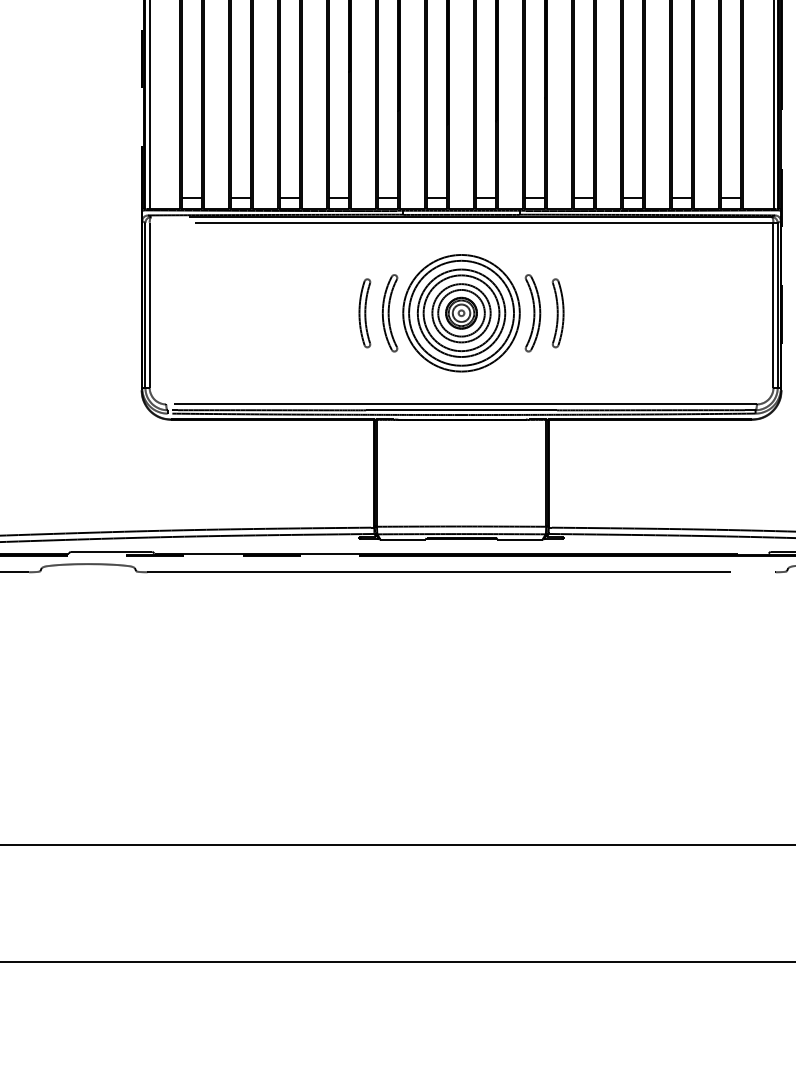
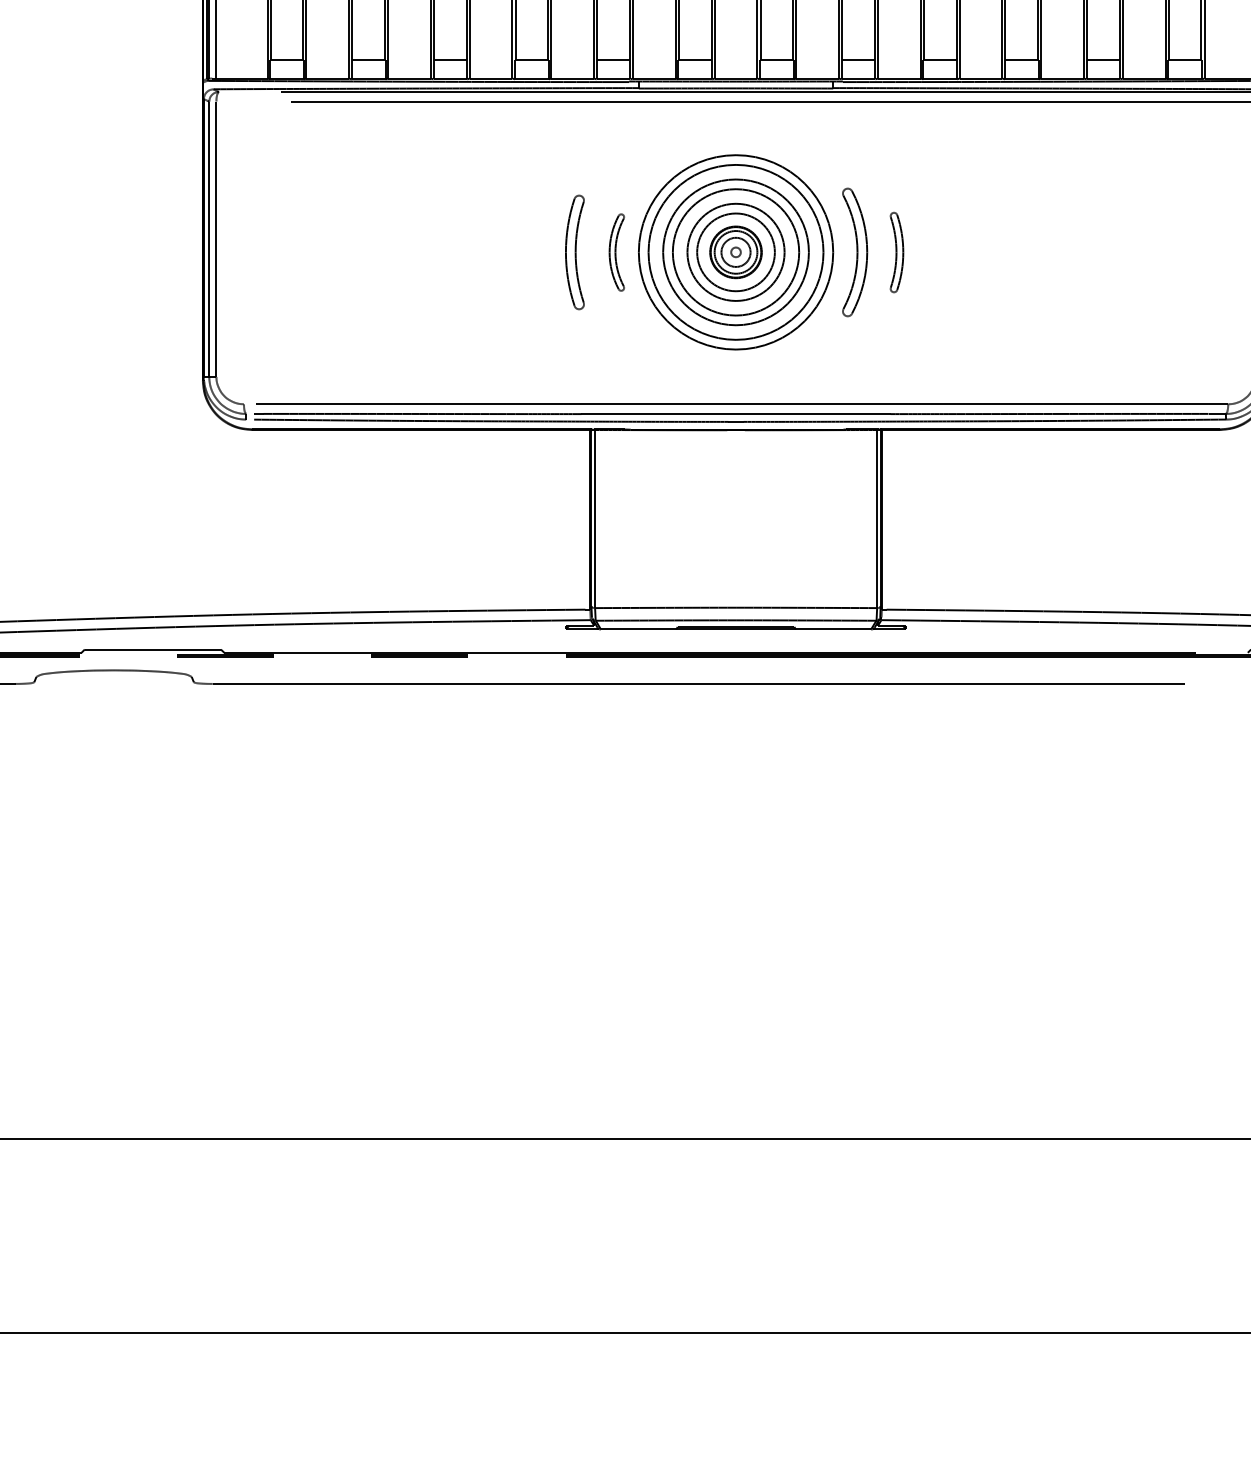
part: (389, 313) -> (615, 252), size x0.6
part: (557, 313) -> (895, 252), size x0.7

